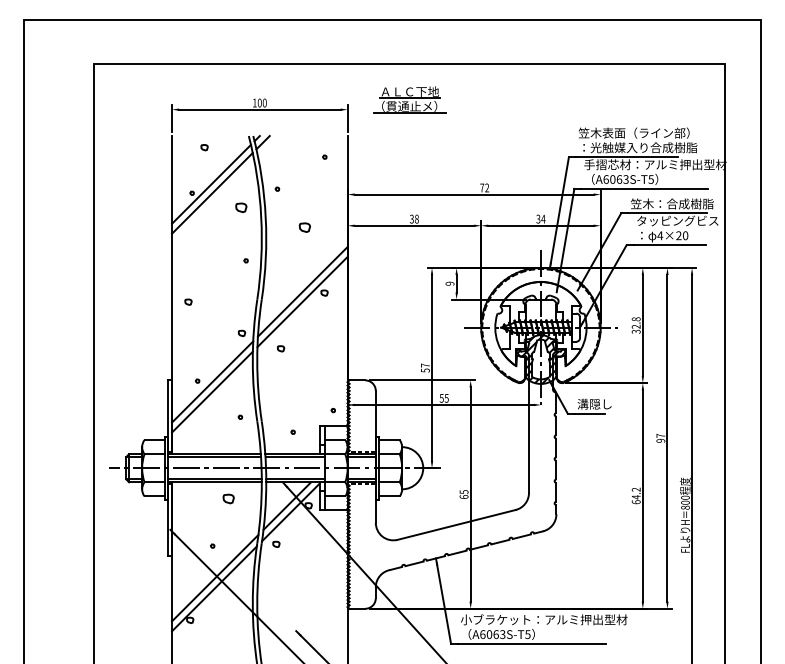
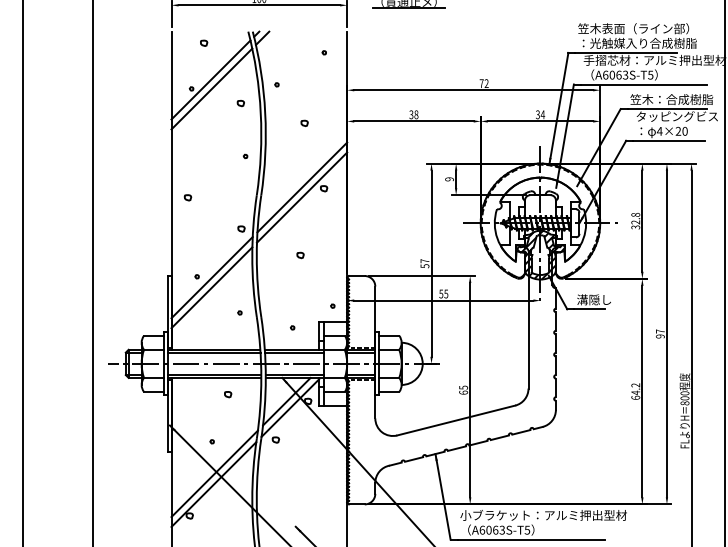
part: (241, 207) -> (241, 103), size x0.62
part: (305, 227) -> (305, 123), size x0.62
part: (281, 348) -> (301, 255), moved
part: (228, 498) -> (228, 394), size x0.62

